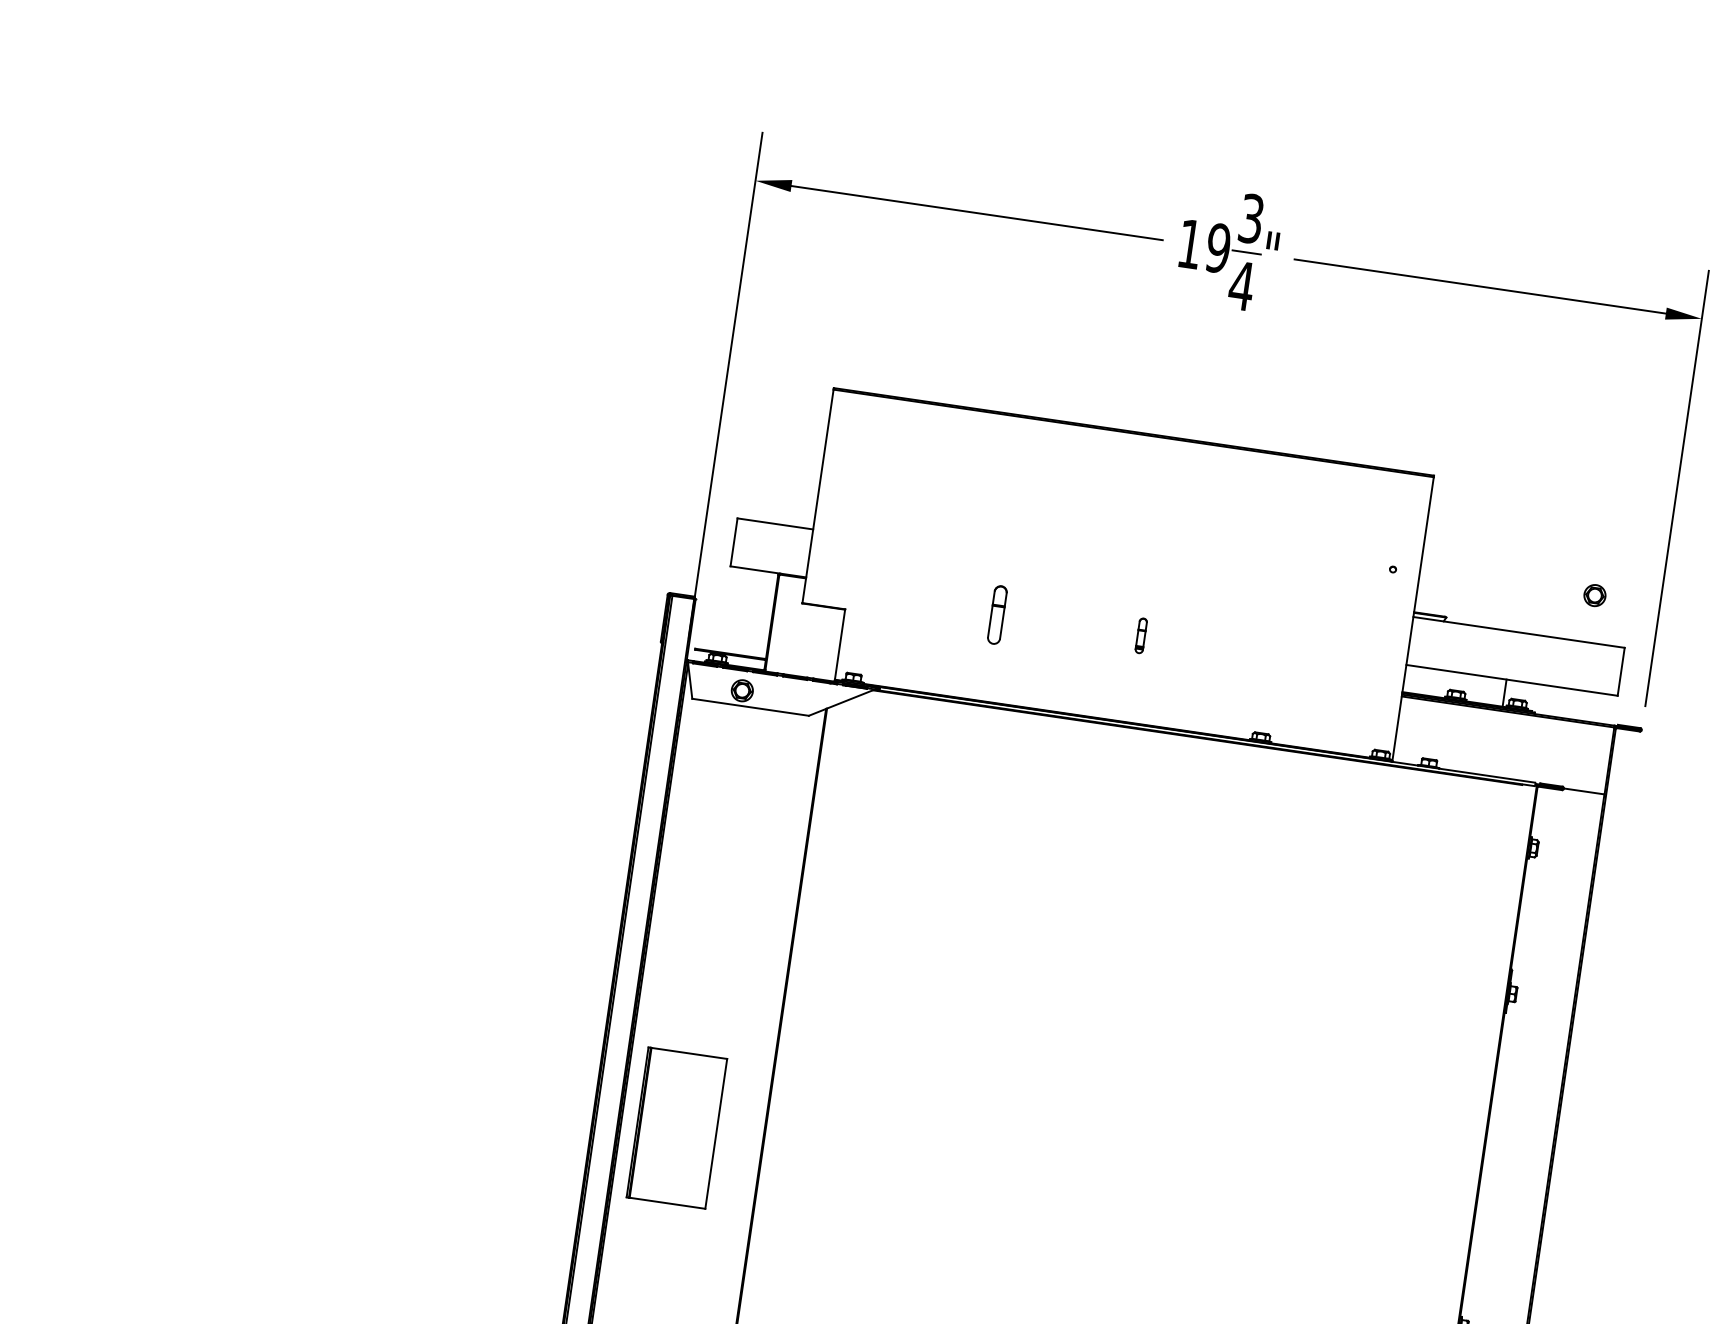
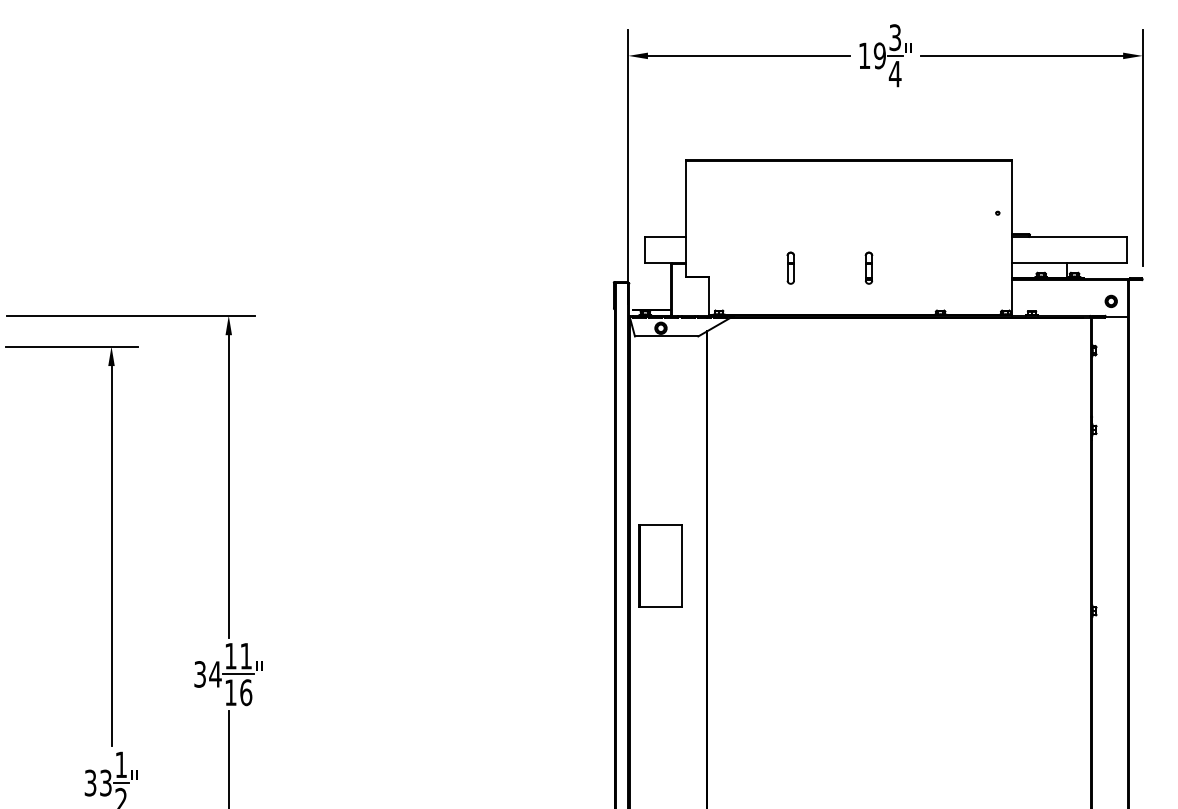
part: (1593, 593) -> (1110, 300), moved
part: (1140, 634) -> (868, 267), size x1.67

